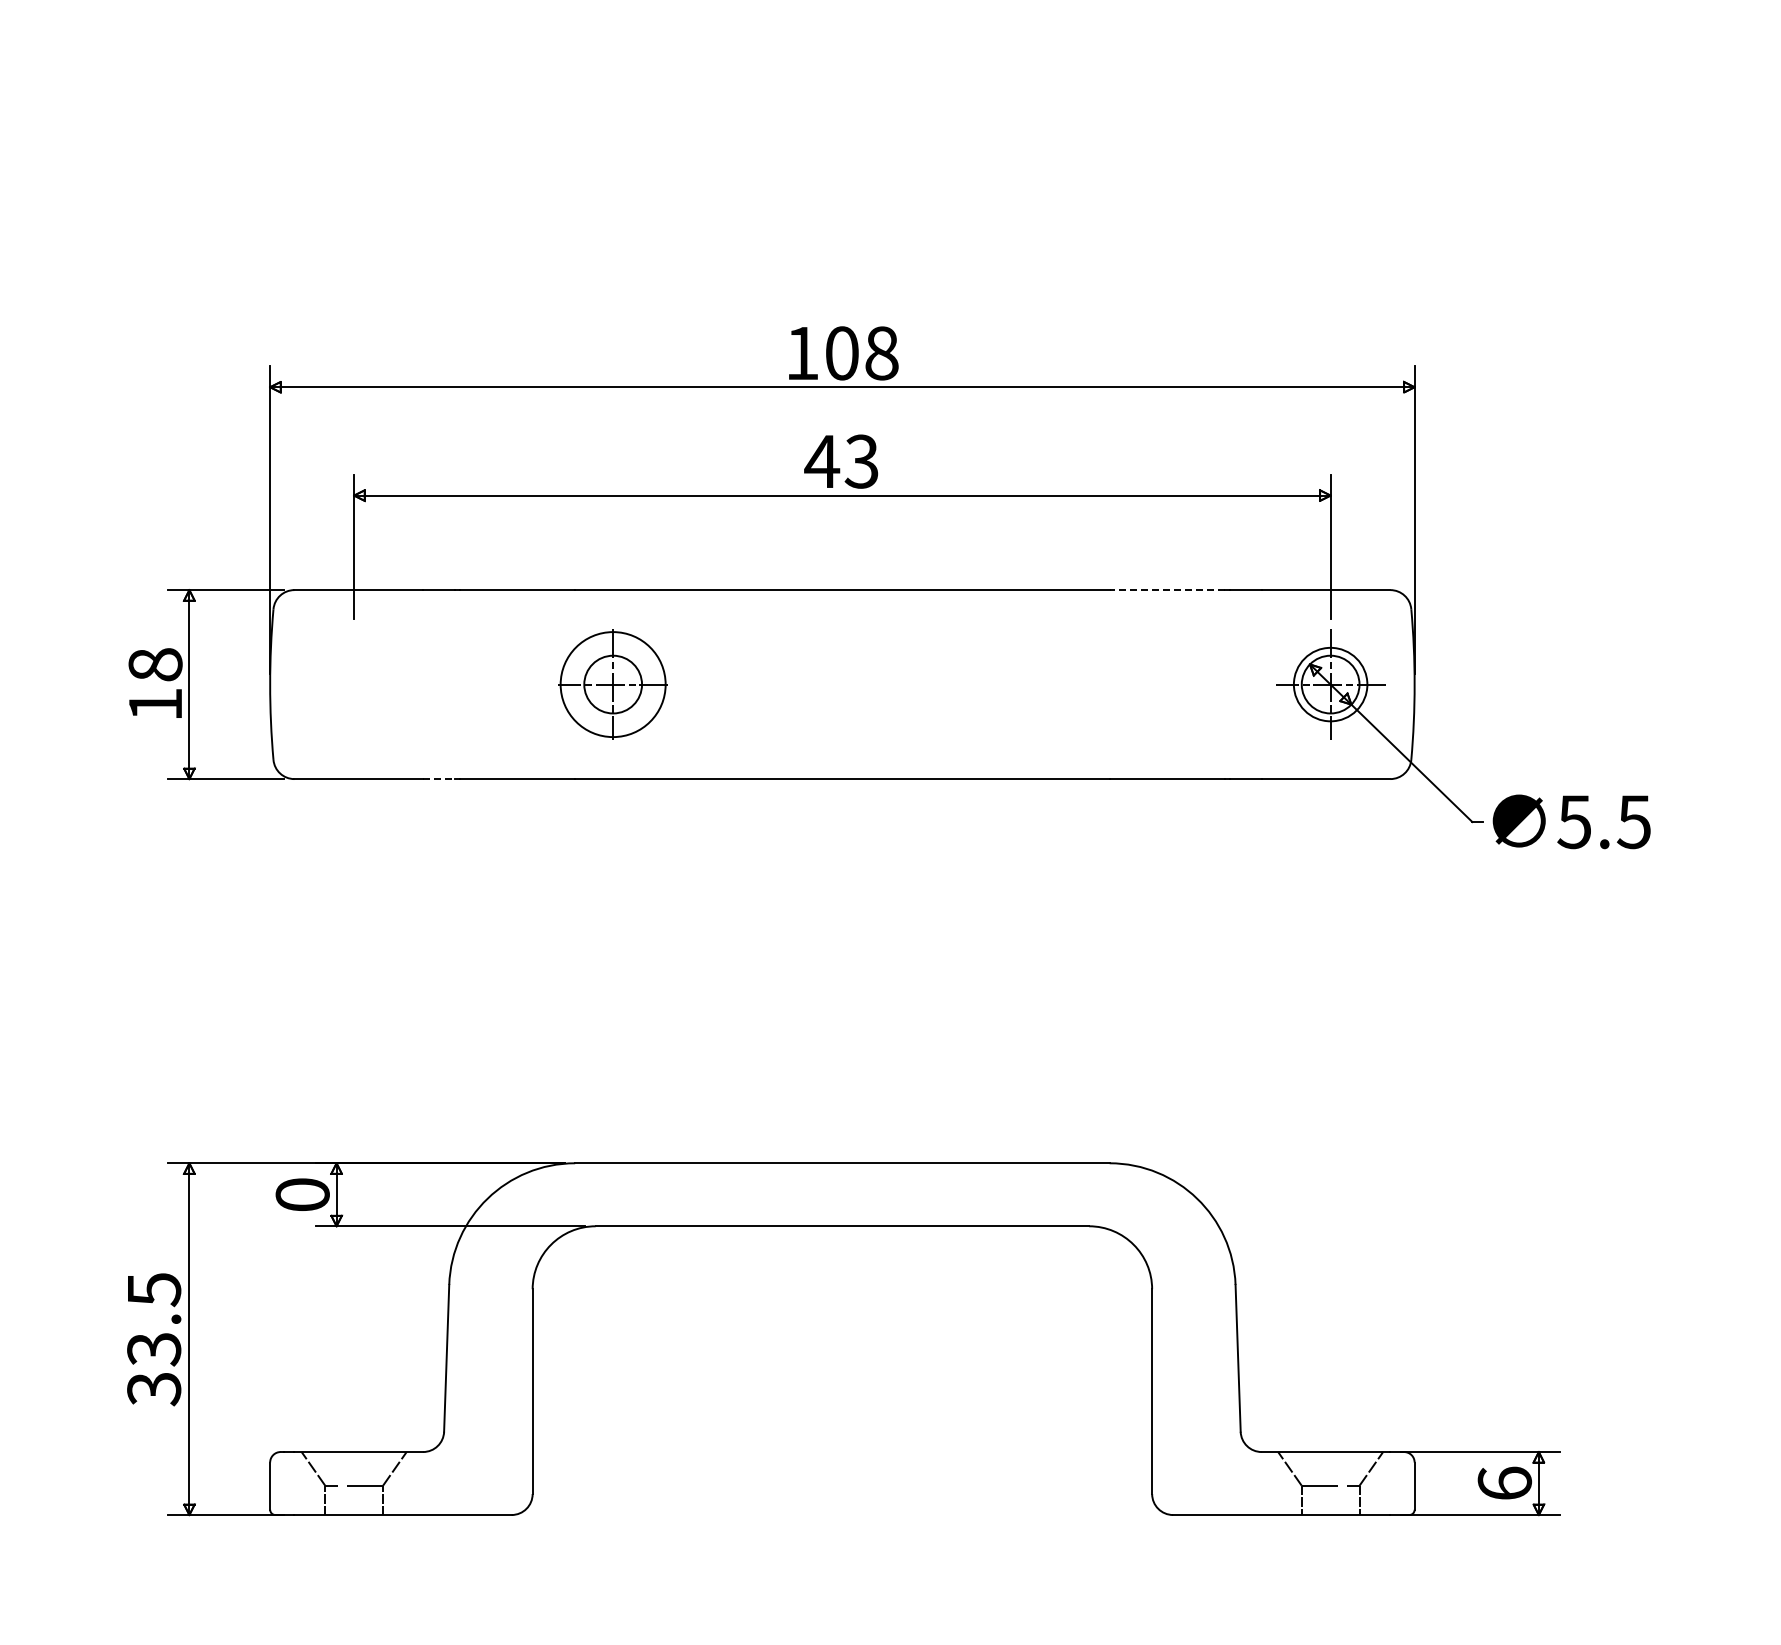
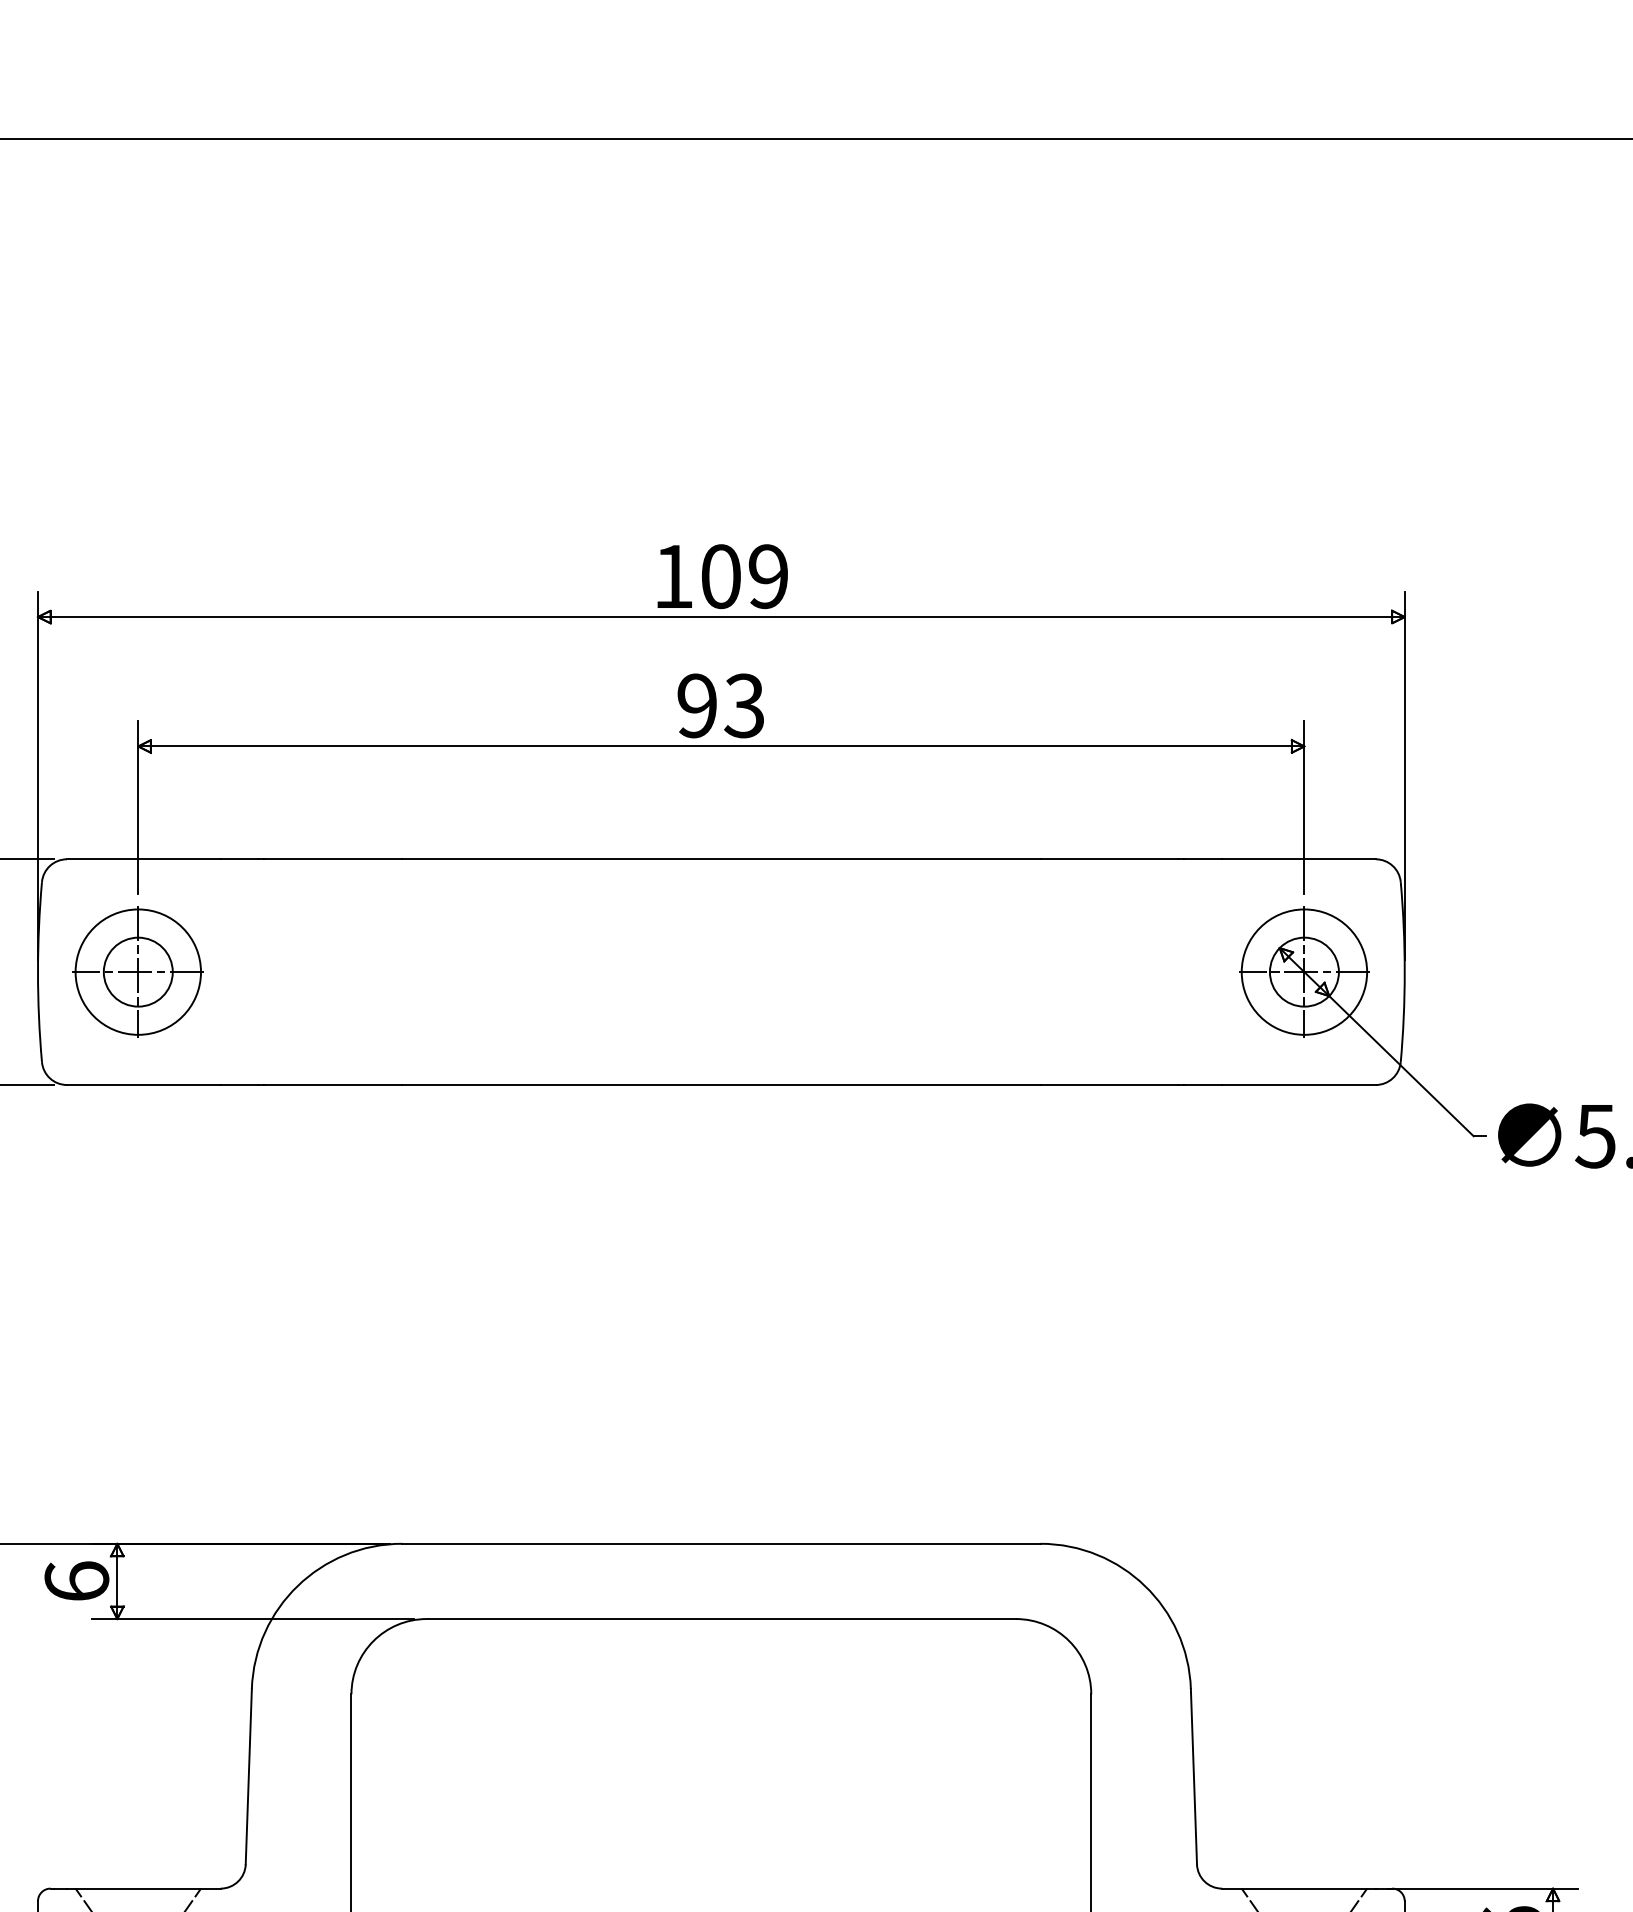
text: (881, 353) -> (768, 576), 108 -> 109
text: (822, 461) -> (697, 705), 43 -> 93
line: (1167, 590) -> (1109, 859), dashed -> solid
part: (612, 684) -> (137, 972), moved
circle: (1330, 684) -> (1304, 972), size x1.43
line: (438, 779) -> (239, 1085), dashed -> solid
text: (302, 1194) -> (76, 1581), 0 -> 6

